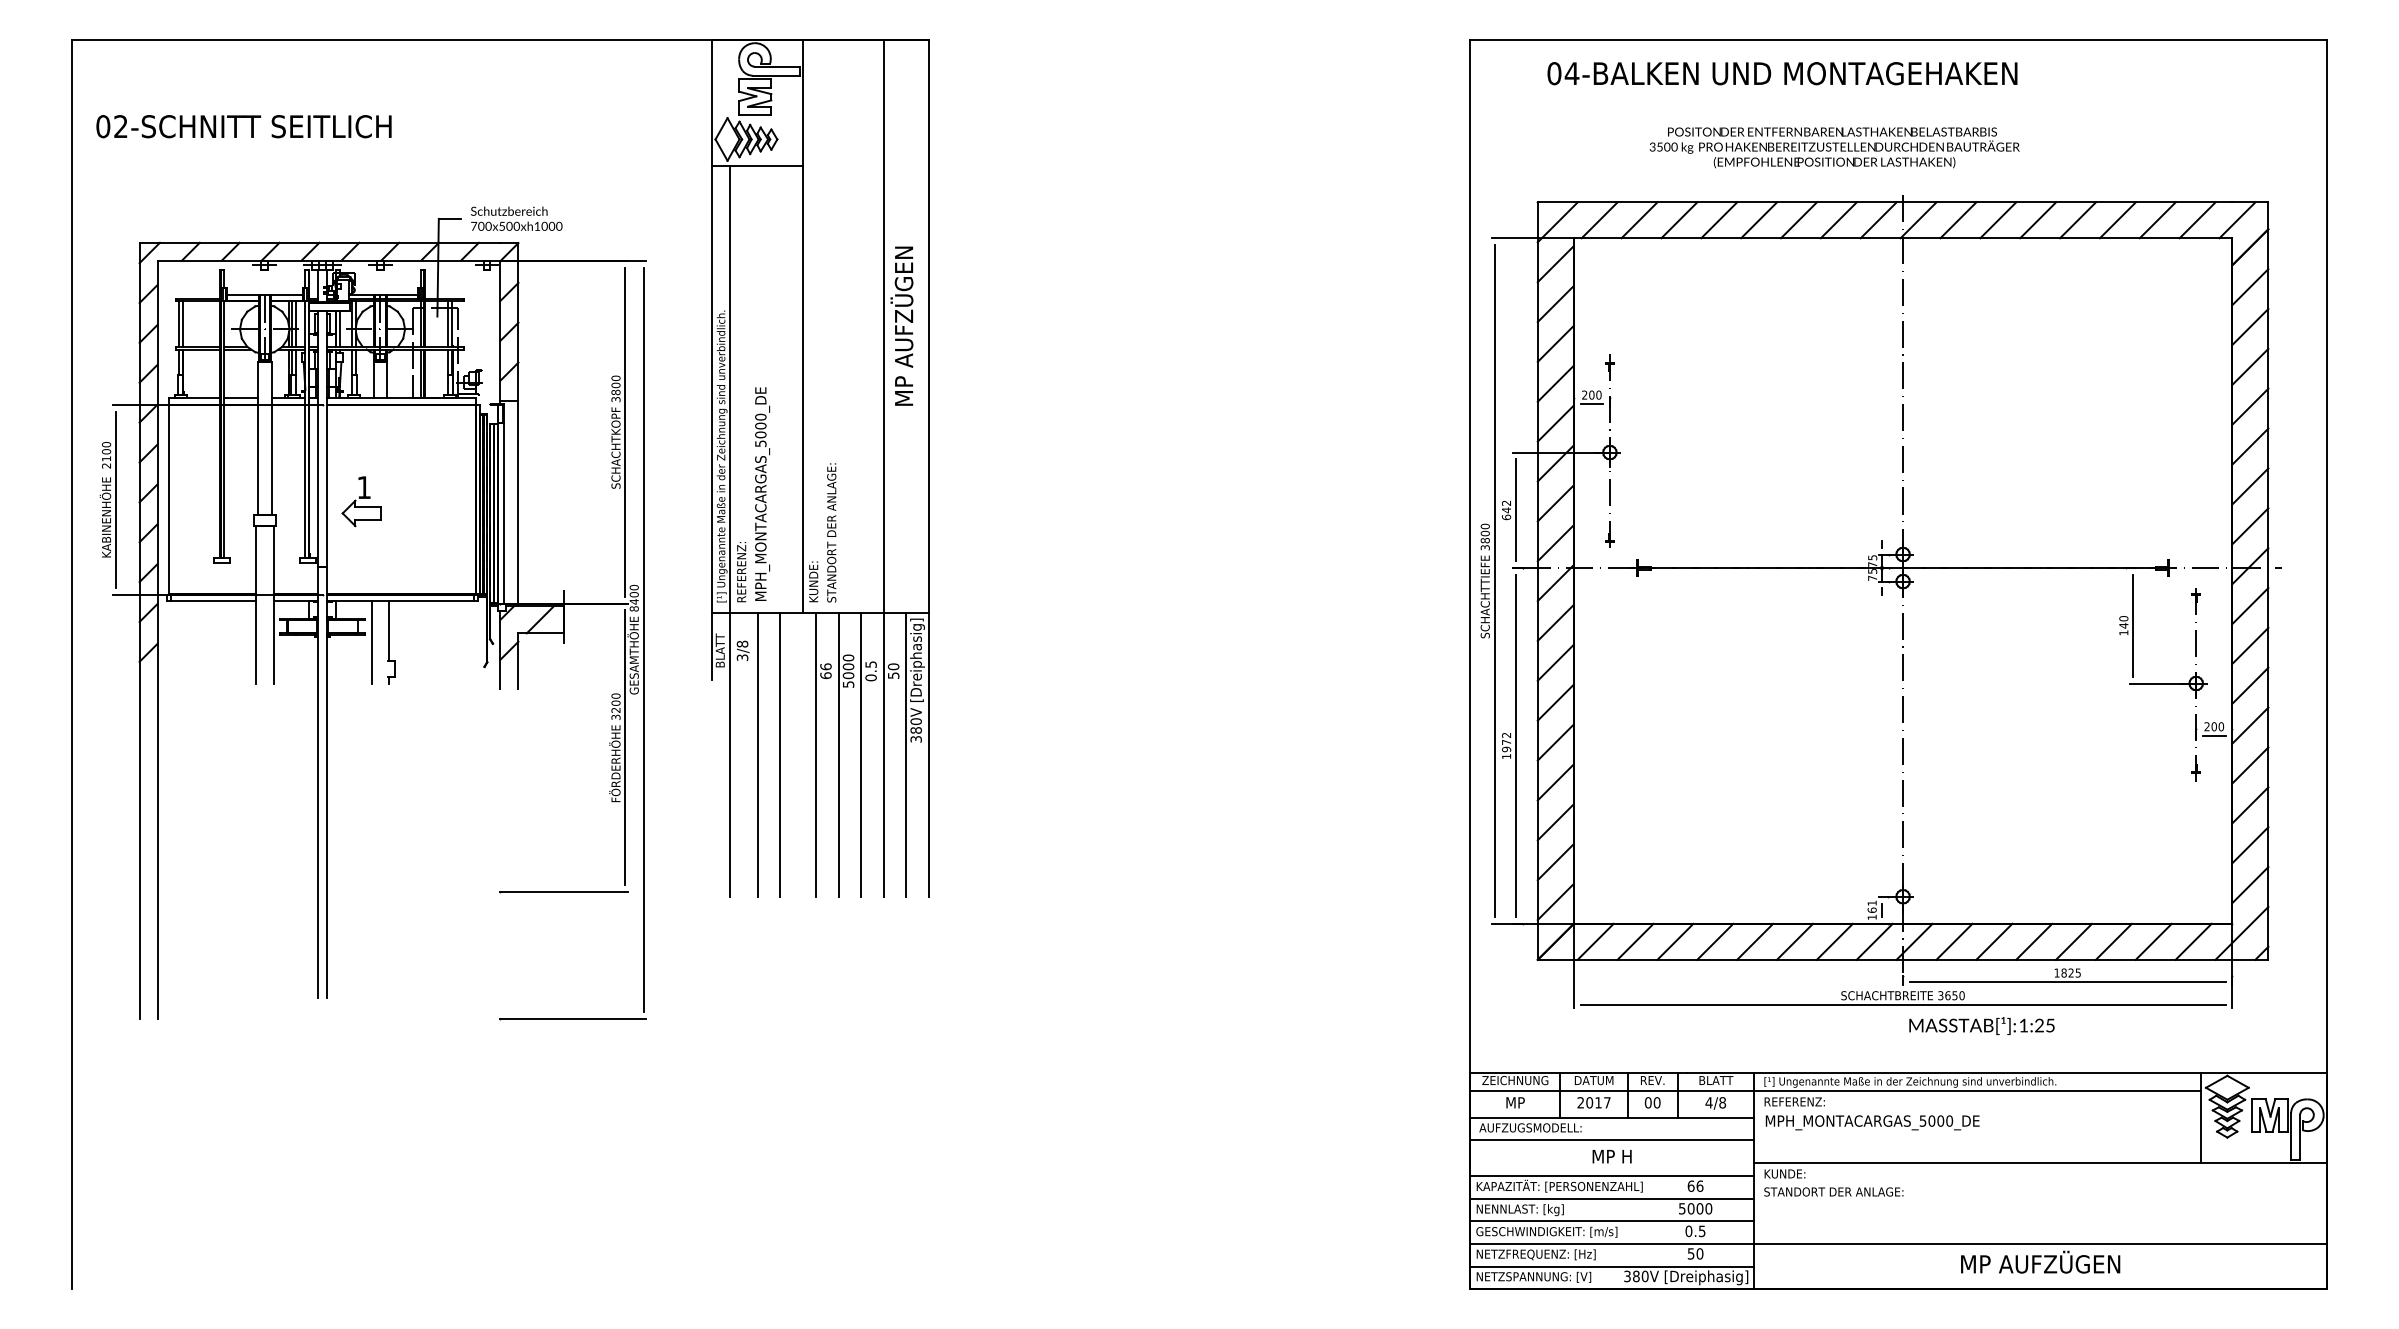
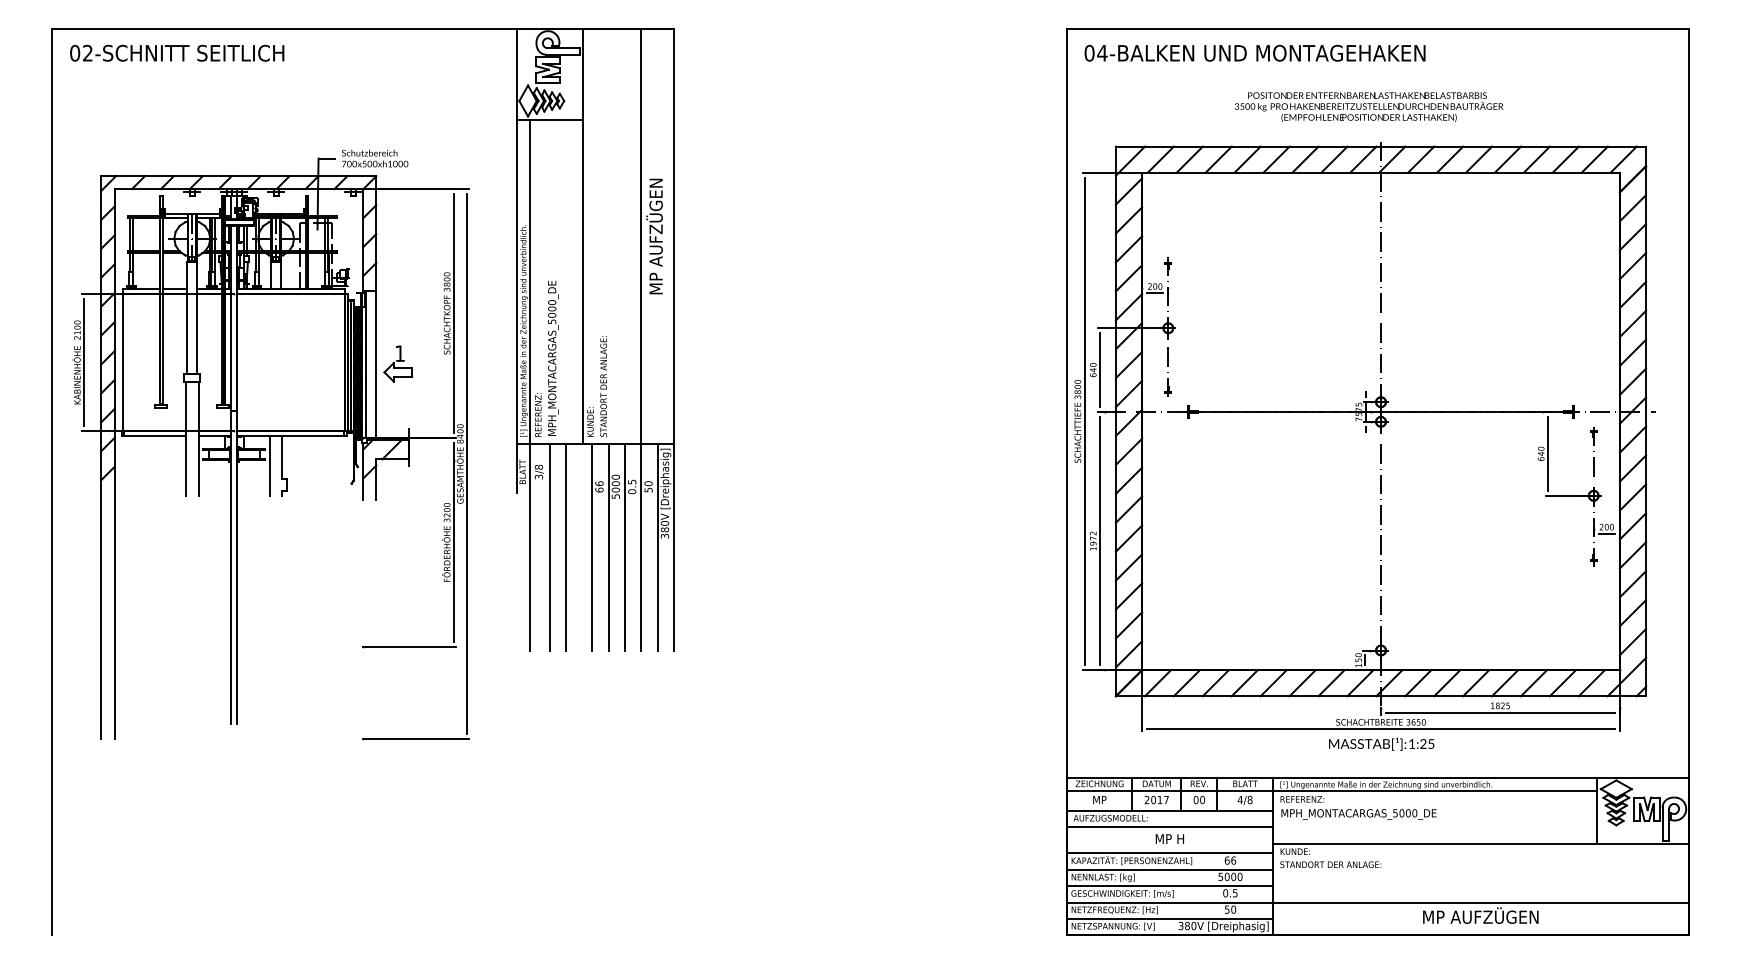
text: (1782, 73) -> (1255, 53), moved
text: (243, 126) -> (176, 53), moved
text: (1834, 147) -> (1368, 106), moved
part: (361, 501) -> (398, 363), moved
text: (1506, 502) -> (1093, 364), 642 -> 640
text: (2123, 632) -> (1540, 458), 140 -> 640
text: (1871, 906) -> (1358, 657), 161 -> 150
text: (1981, 1025) -> (1381, 743), moved

